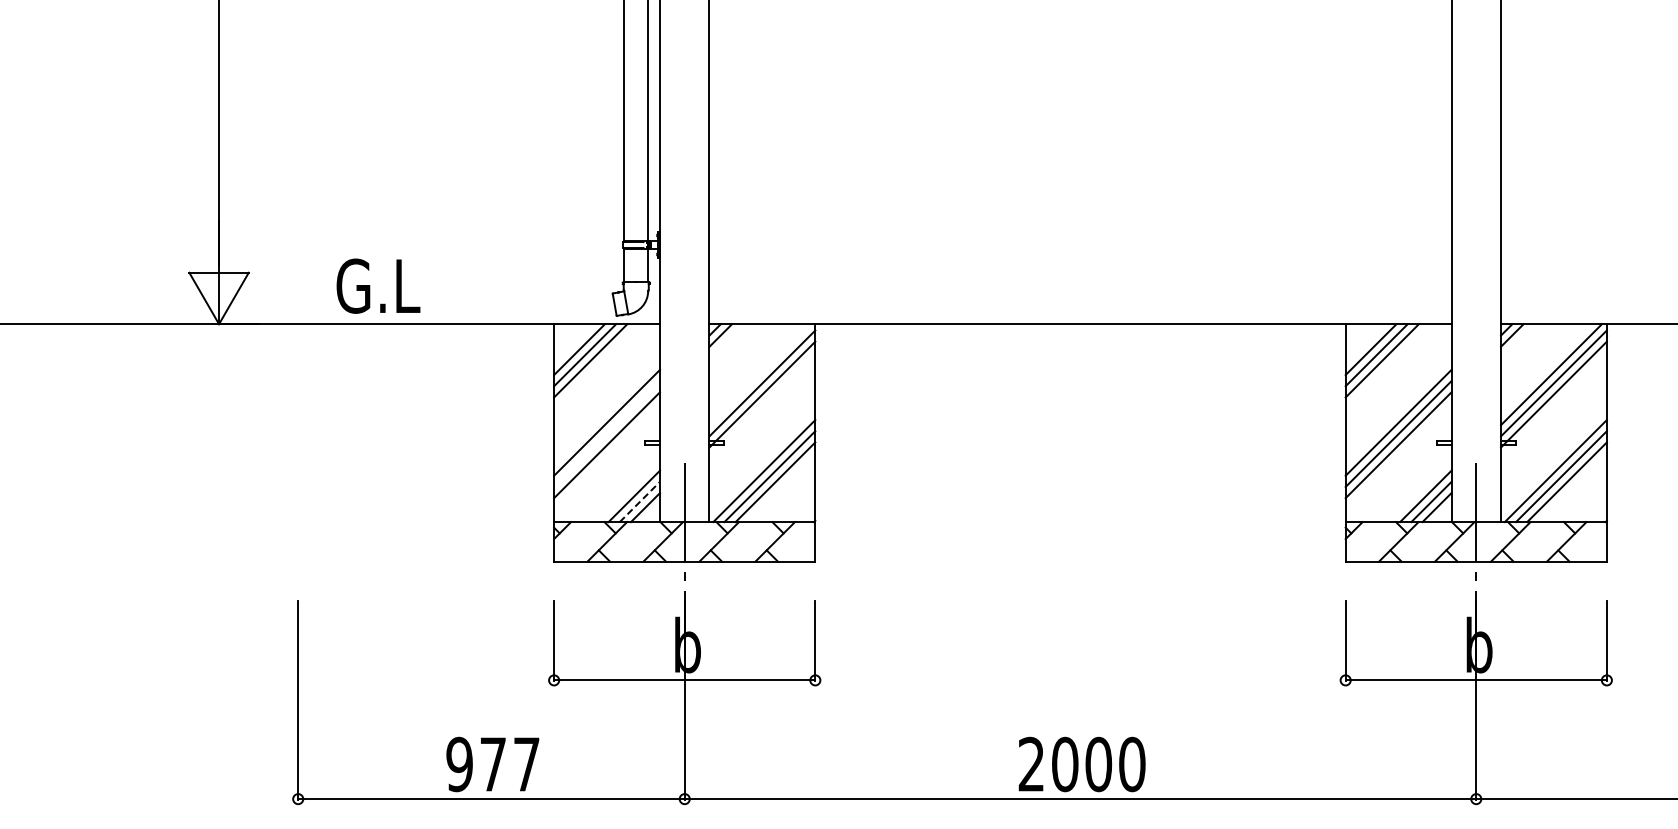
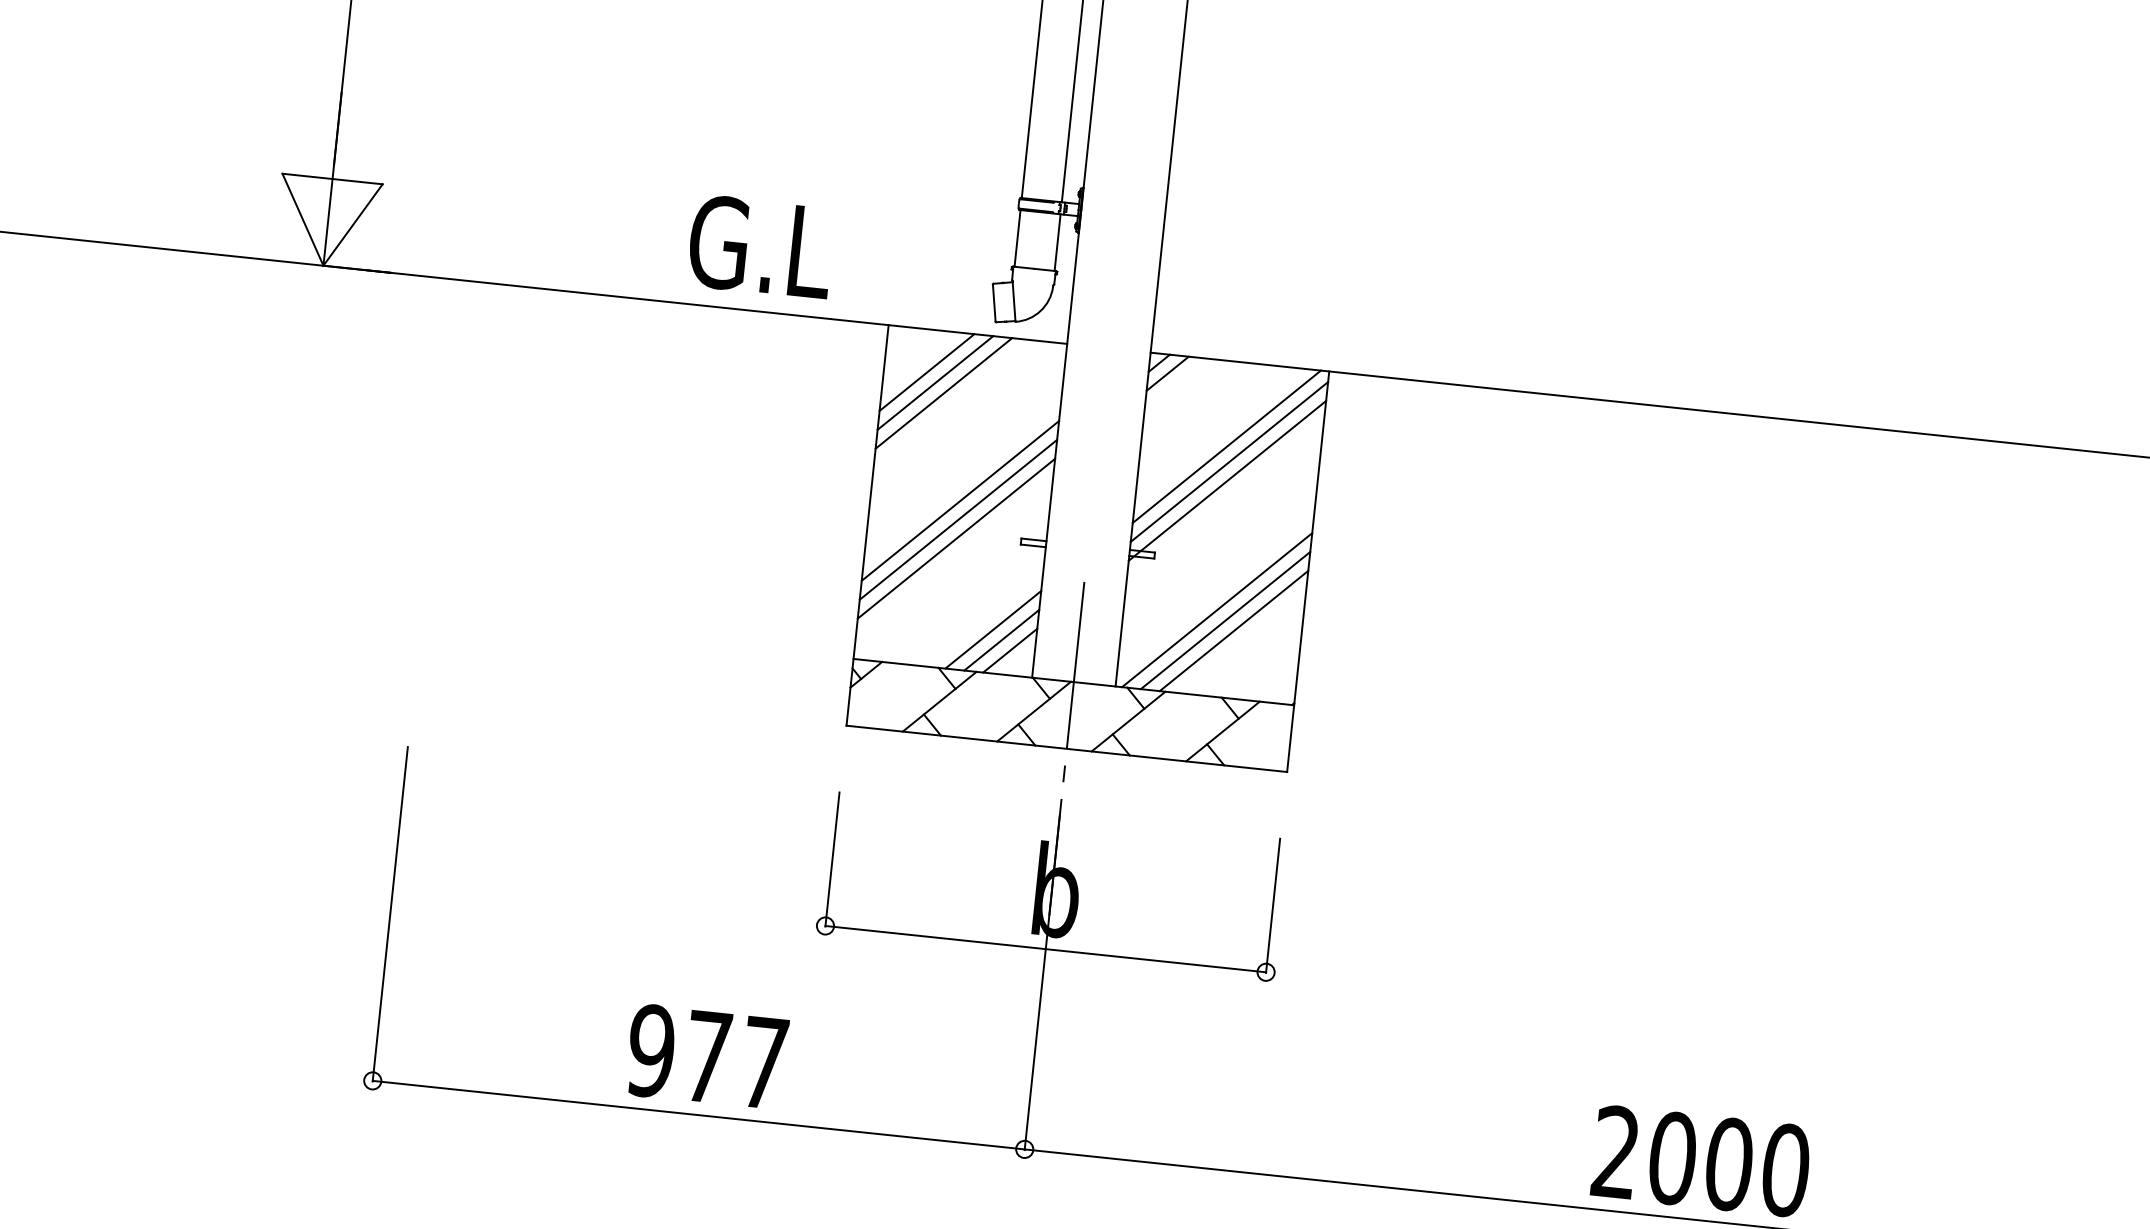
text: (378, 285) -> (761, 245), moved
line: (759, 374) -> (1226, 446), added
line: (607, 433) -> (959, 518), added
line: (640, 501) -> (1002, 639), dashed -> solid

